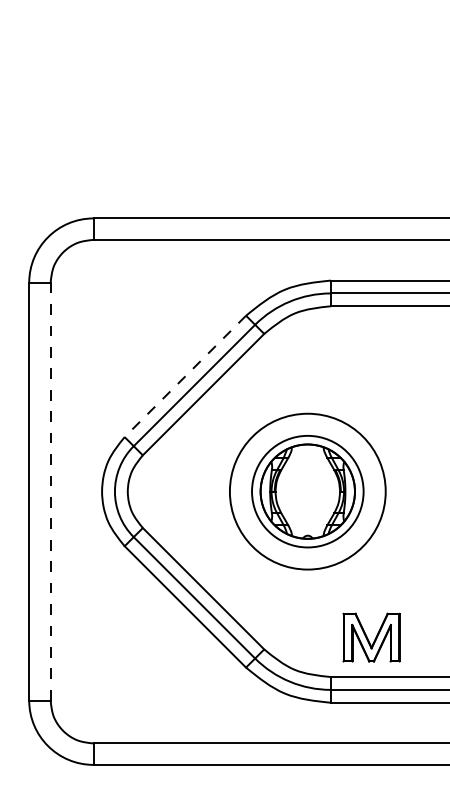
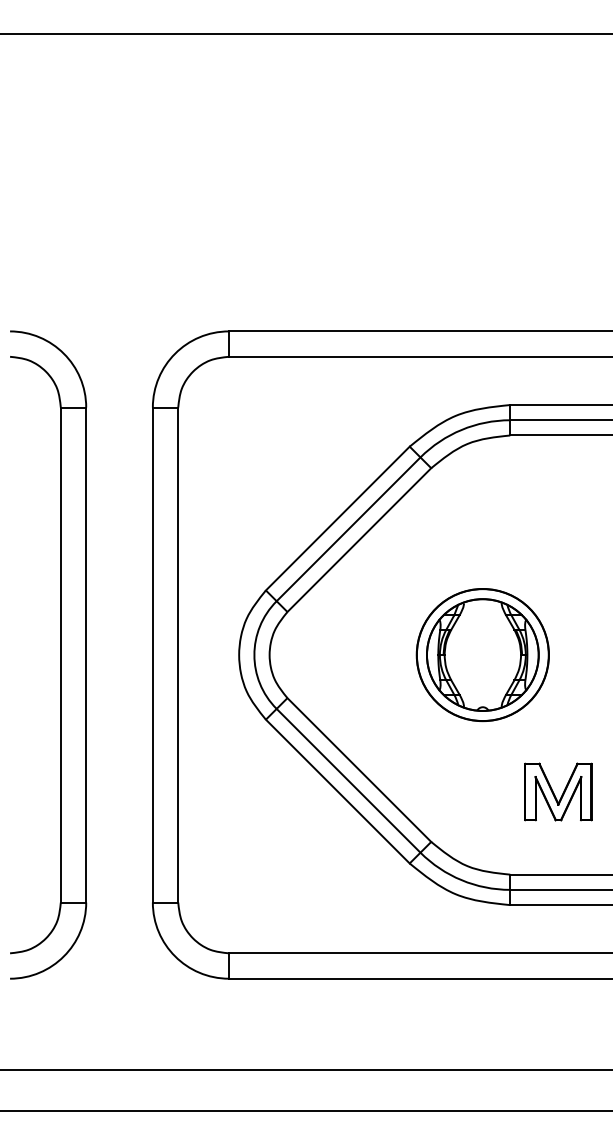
line: (185, 376) -> (337, 518), dashed -> solid
line: (50, 491) -> (178, 654), dashed -> solid
circle: (307, 491) -> (482, 654), size x0.71
part: (371, 637) -> (558, 791), moved

